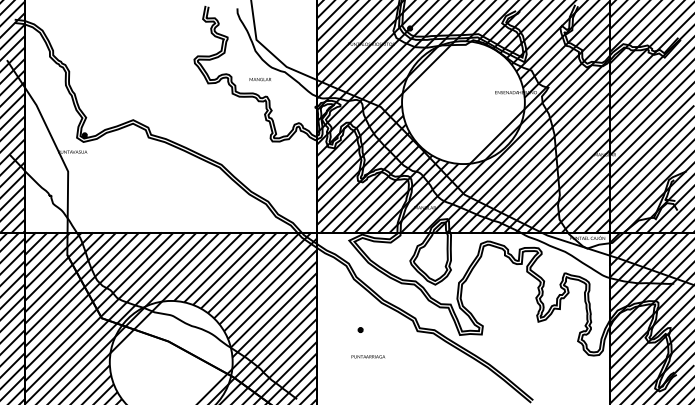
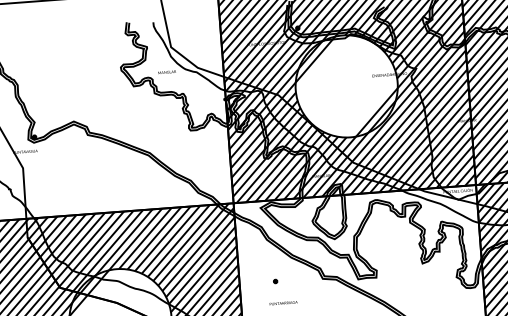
text: (259, 79) -> (166, 72), moved

